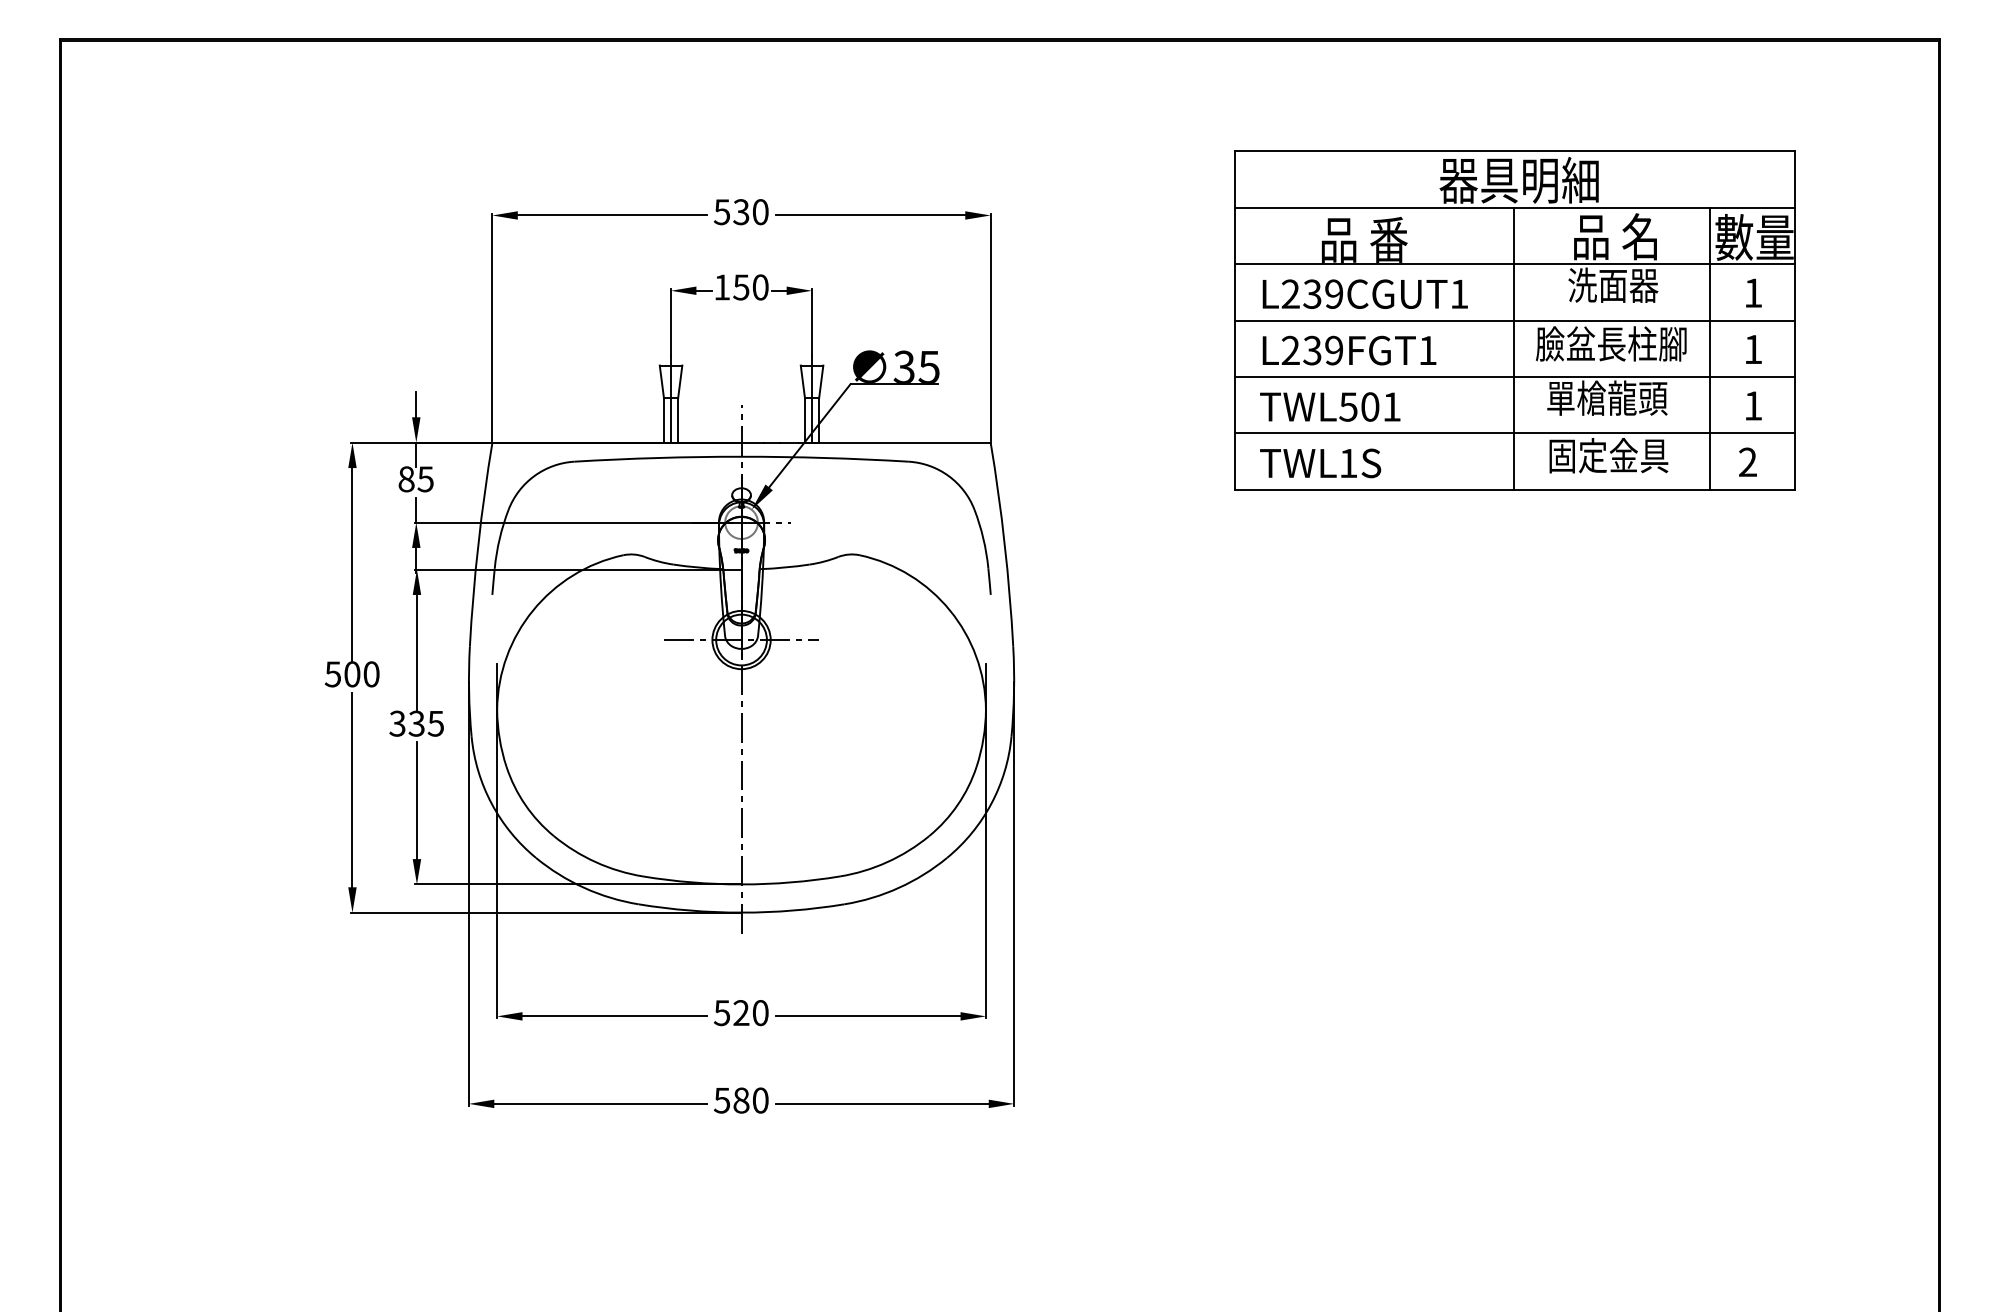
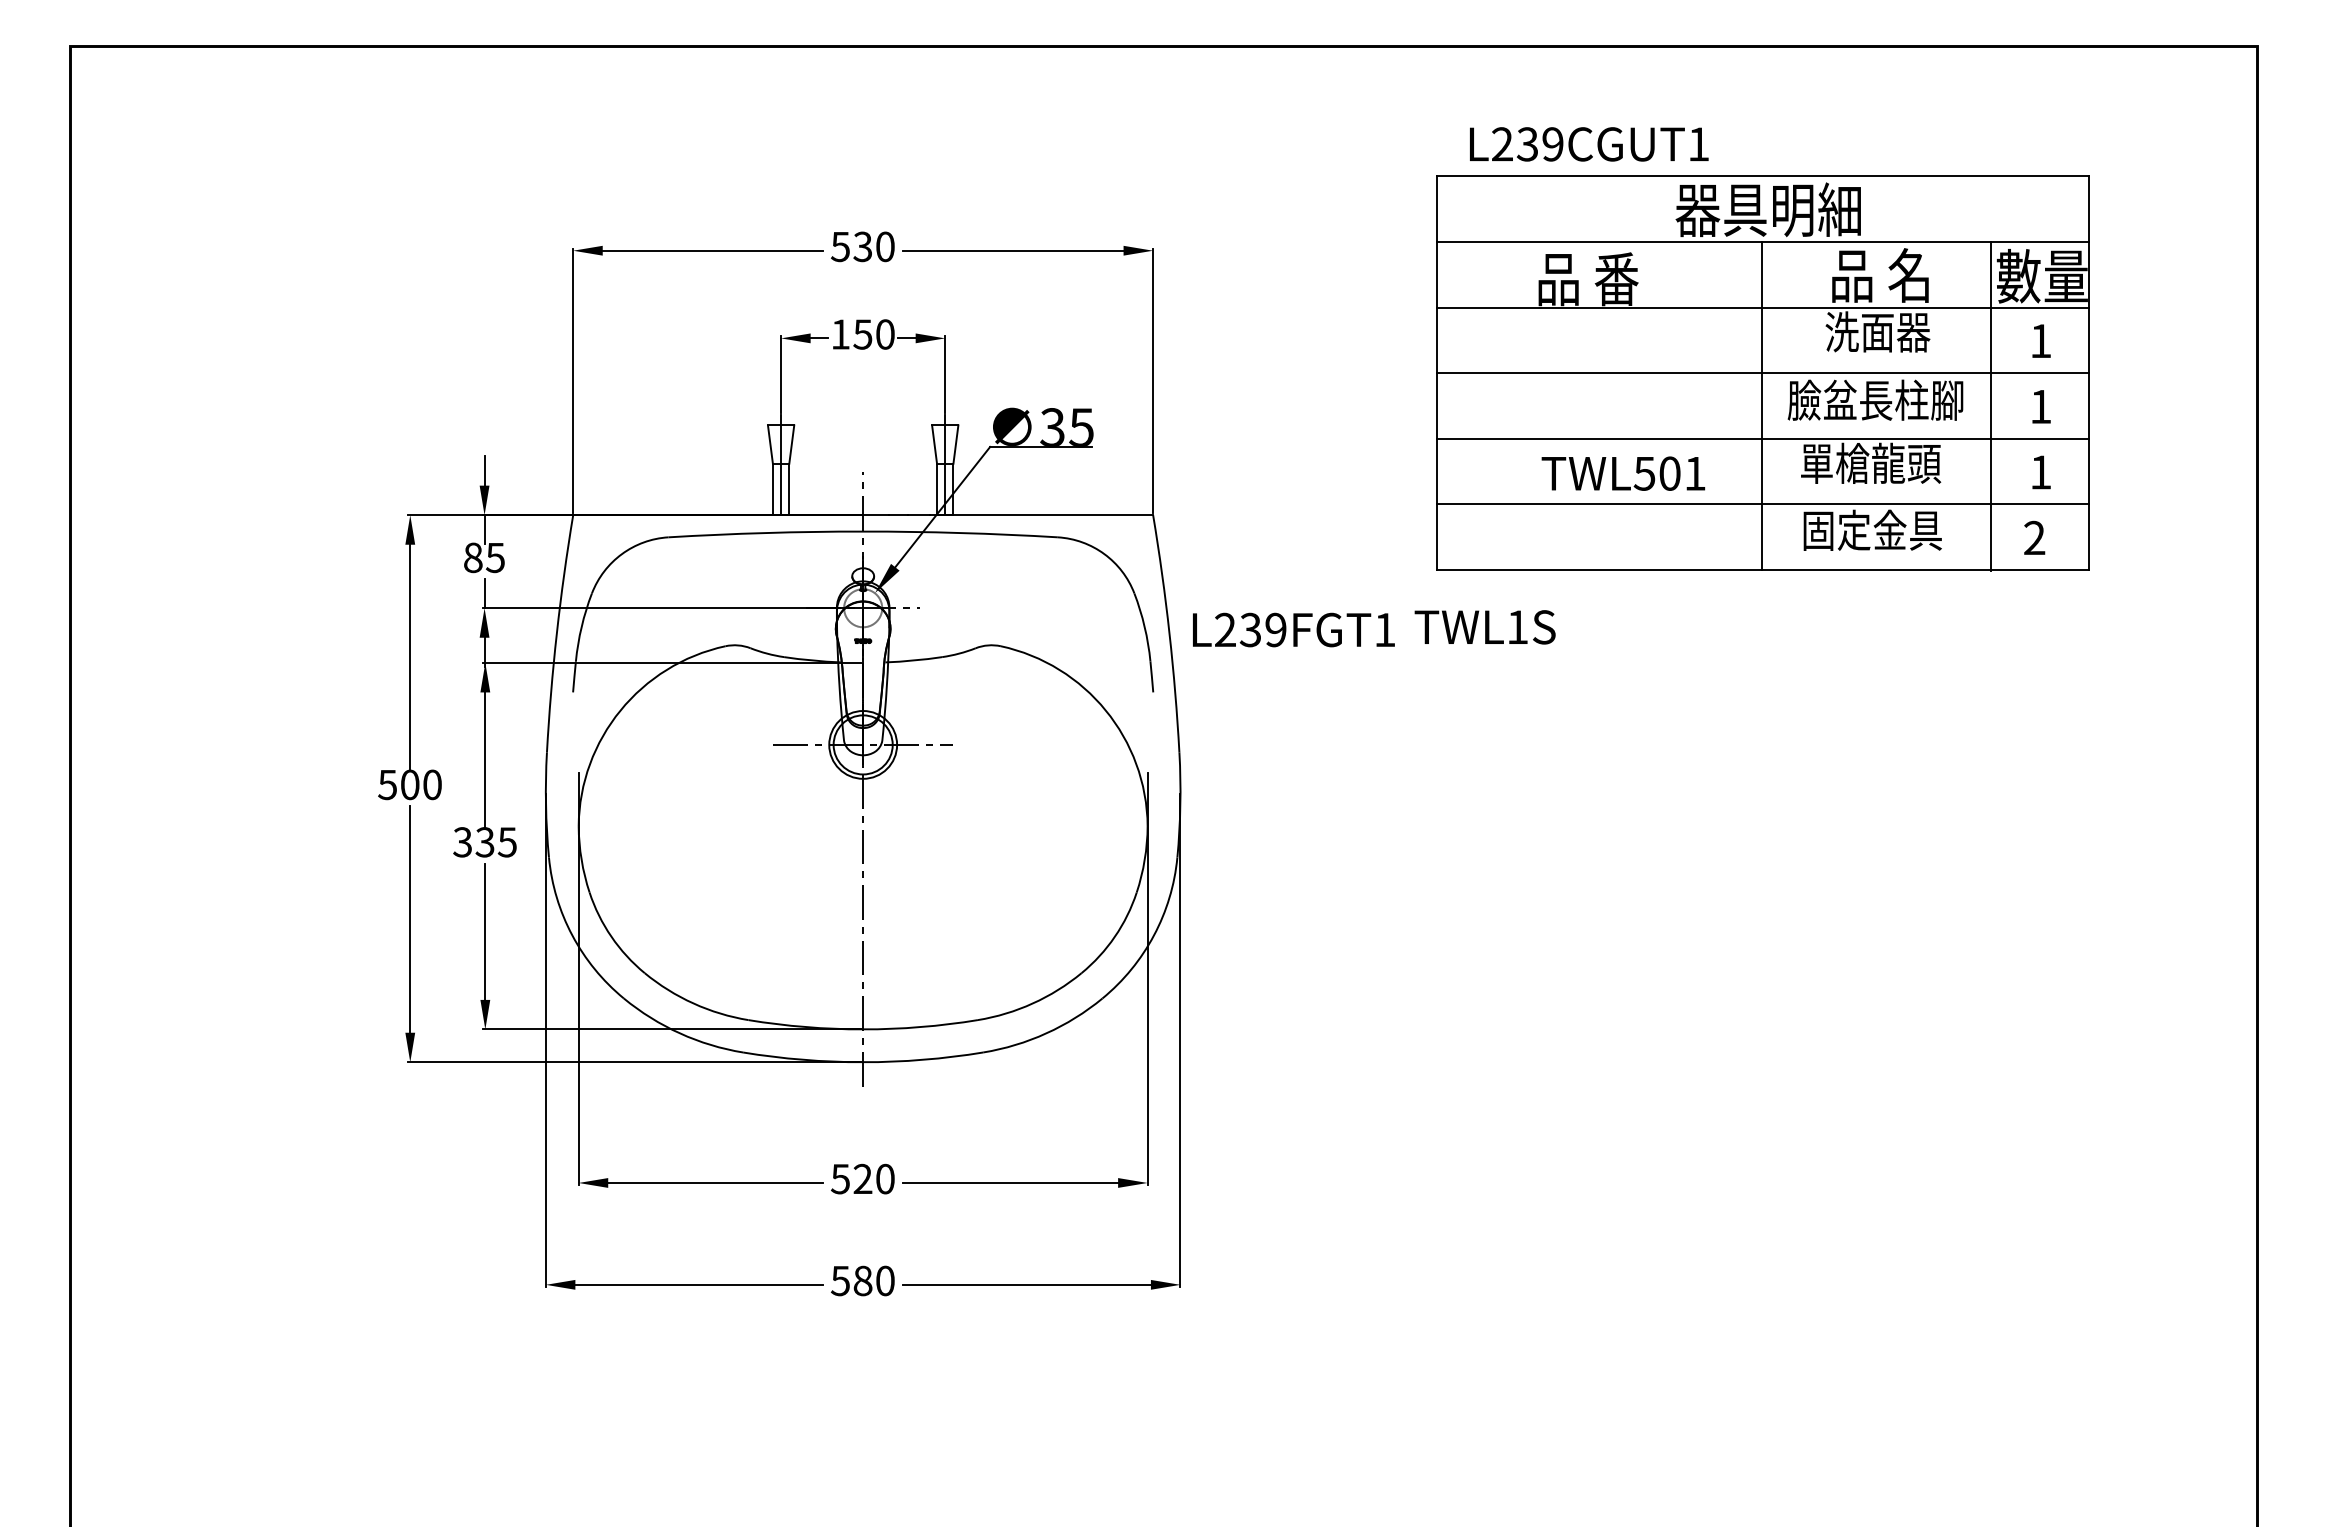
text: (1365, 294) -> (1589, 144), moved
text: (1349, 350) -> (1293, 629), moved
text: (1330, 406) -> (1623, 473), moved
text: (1320, 463) -> (1484, 627), moved

